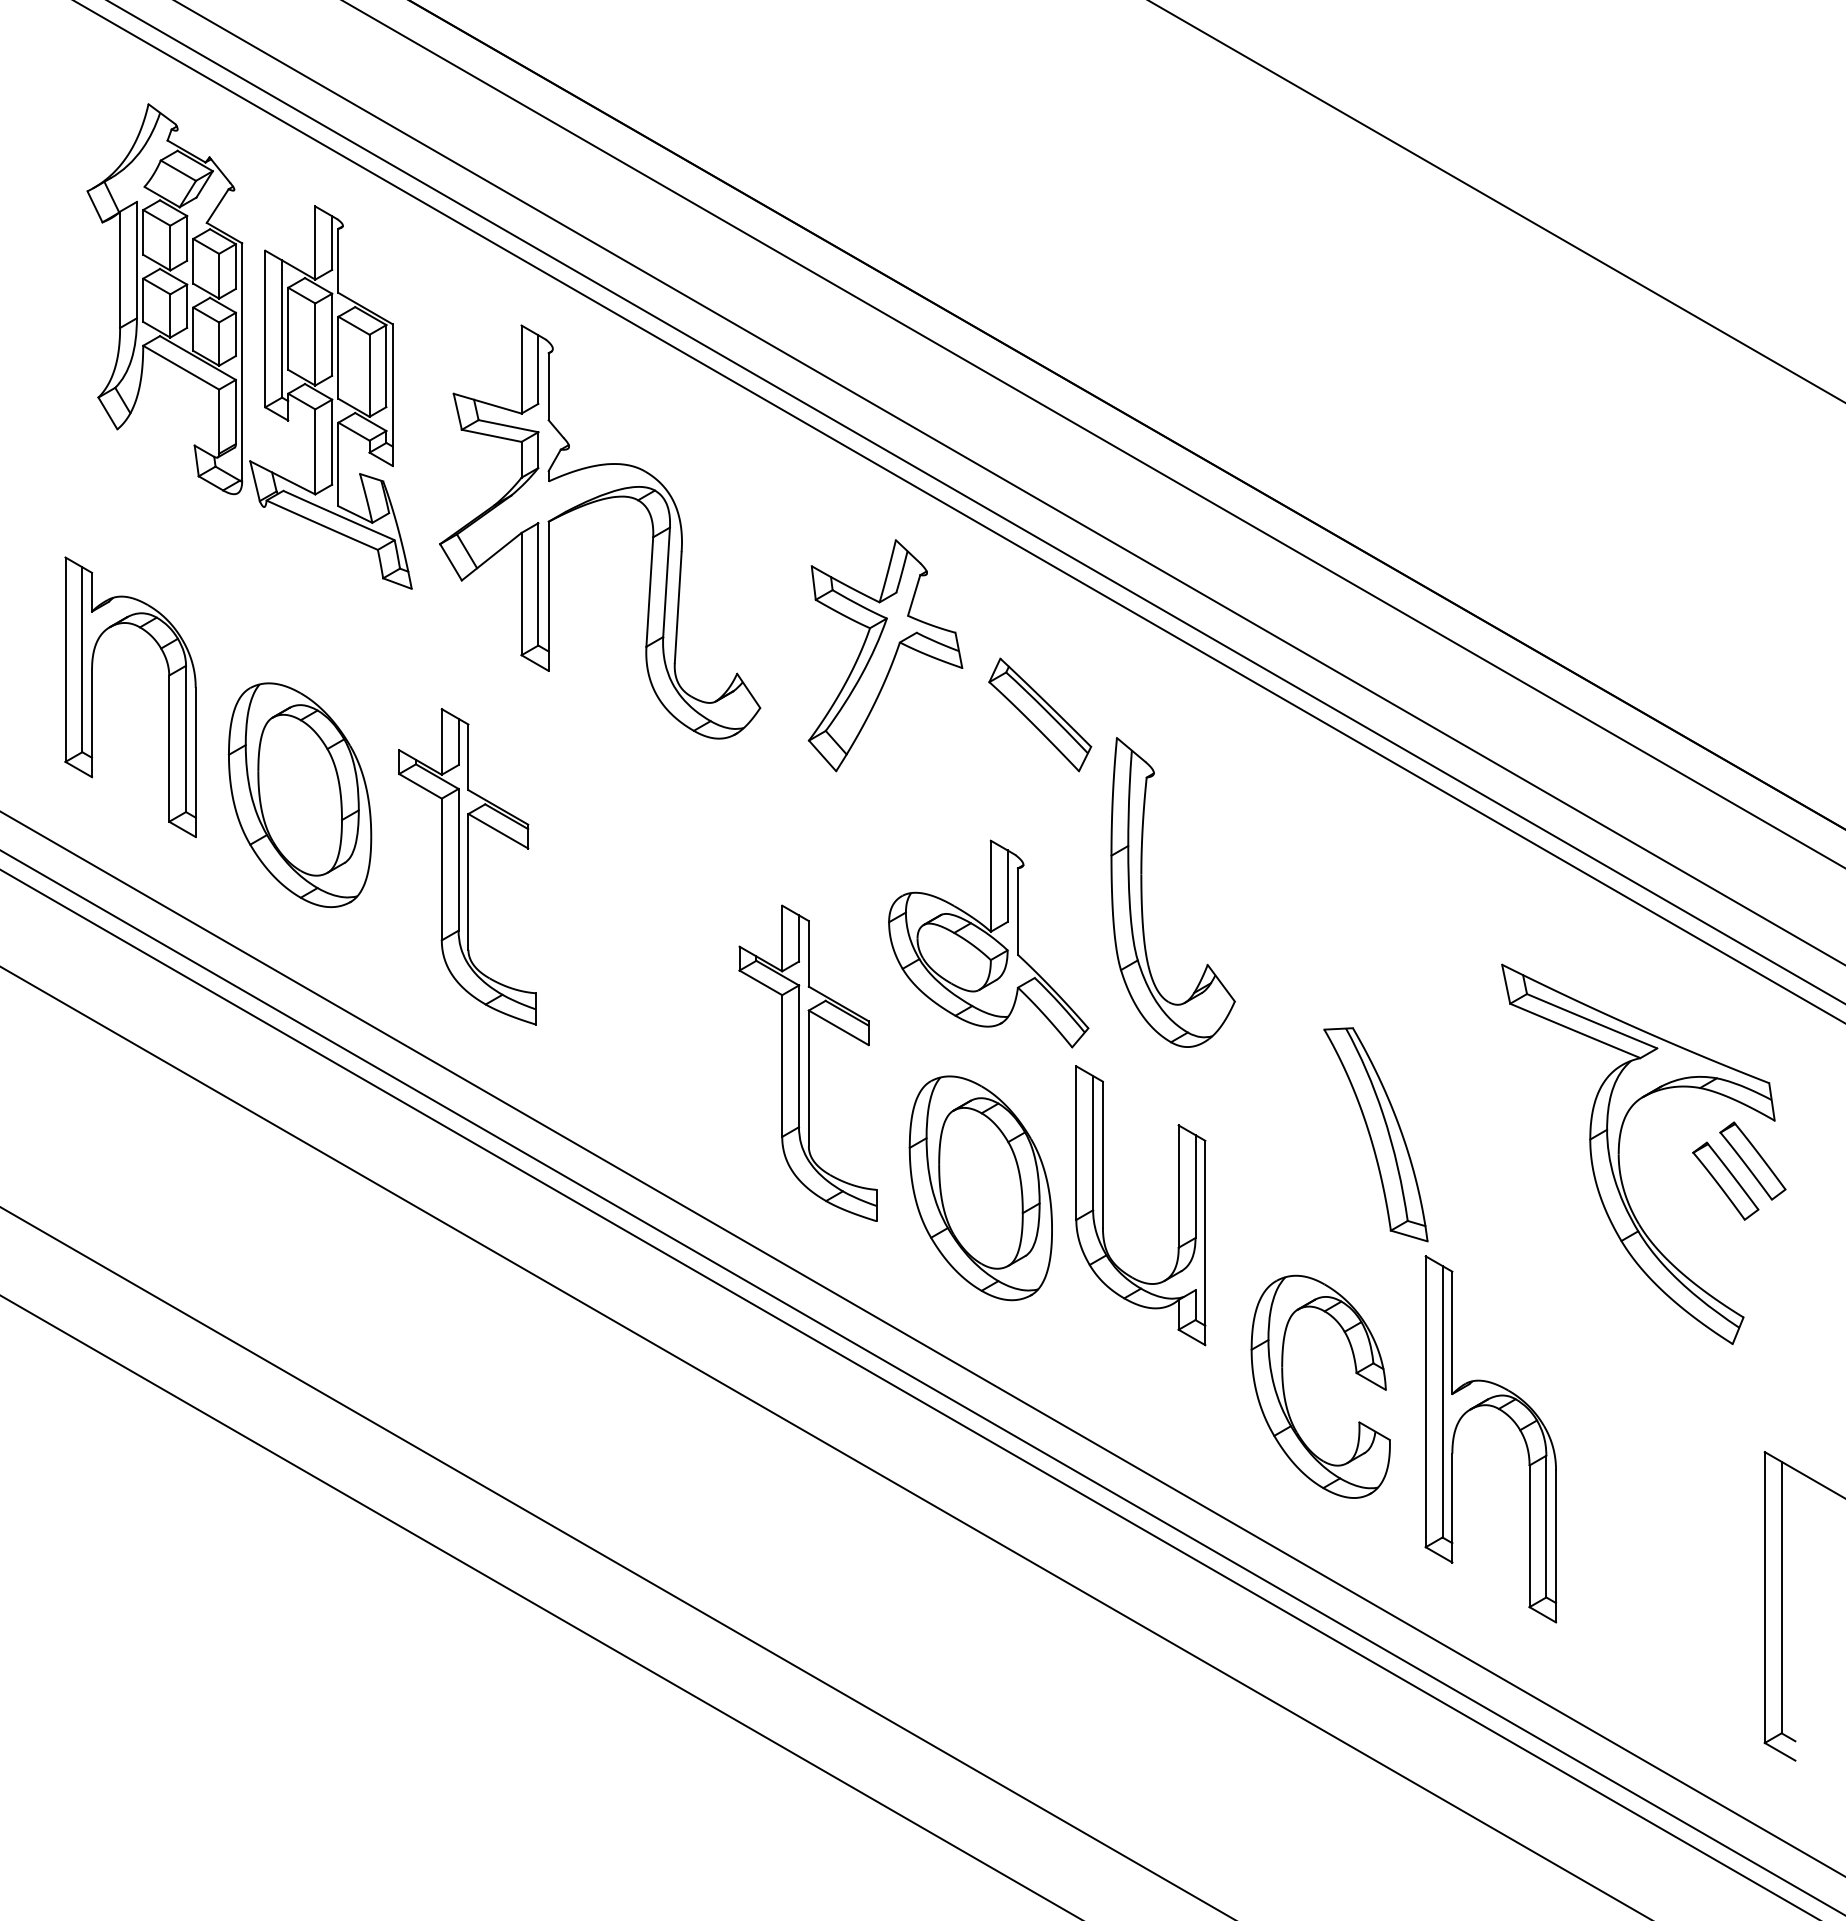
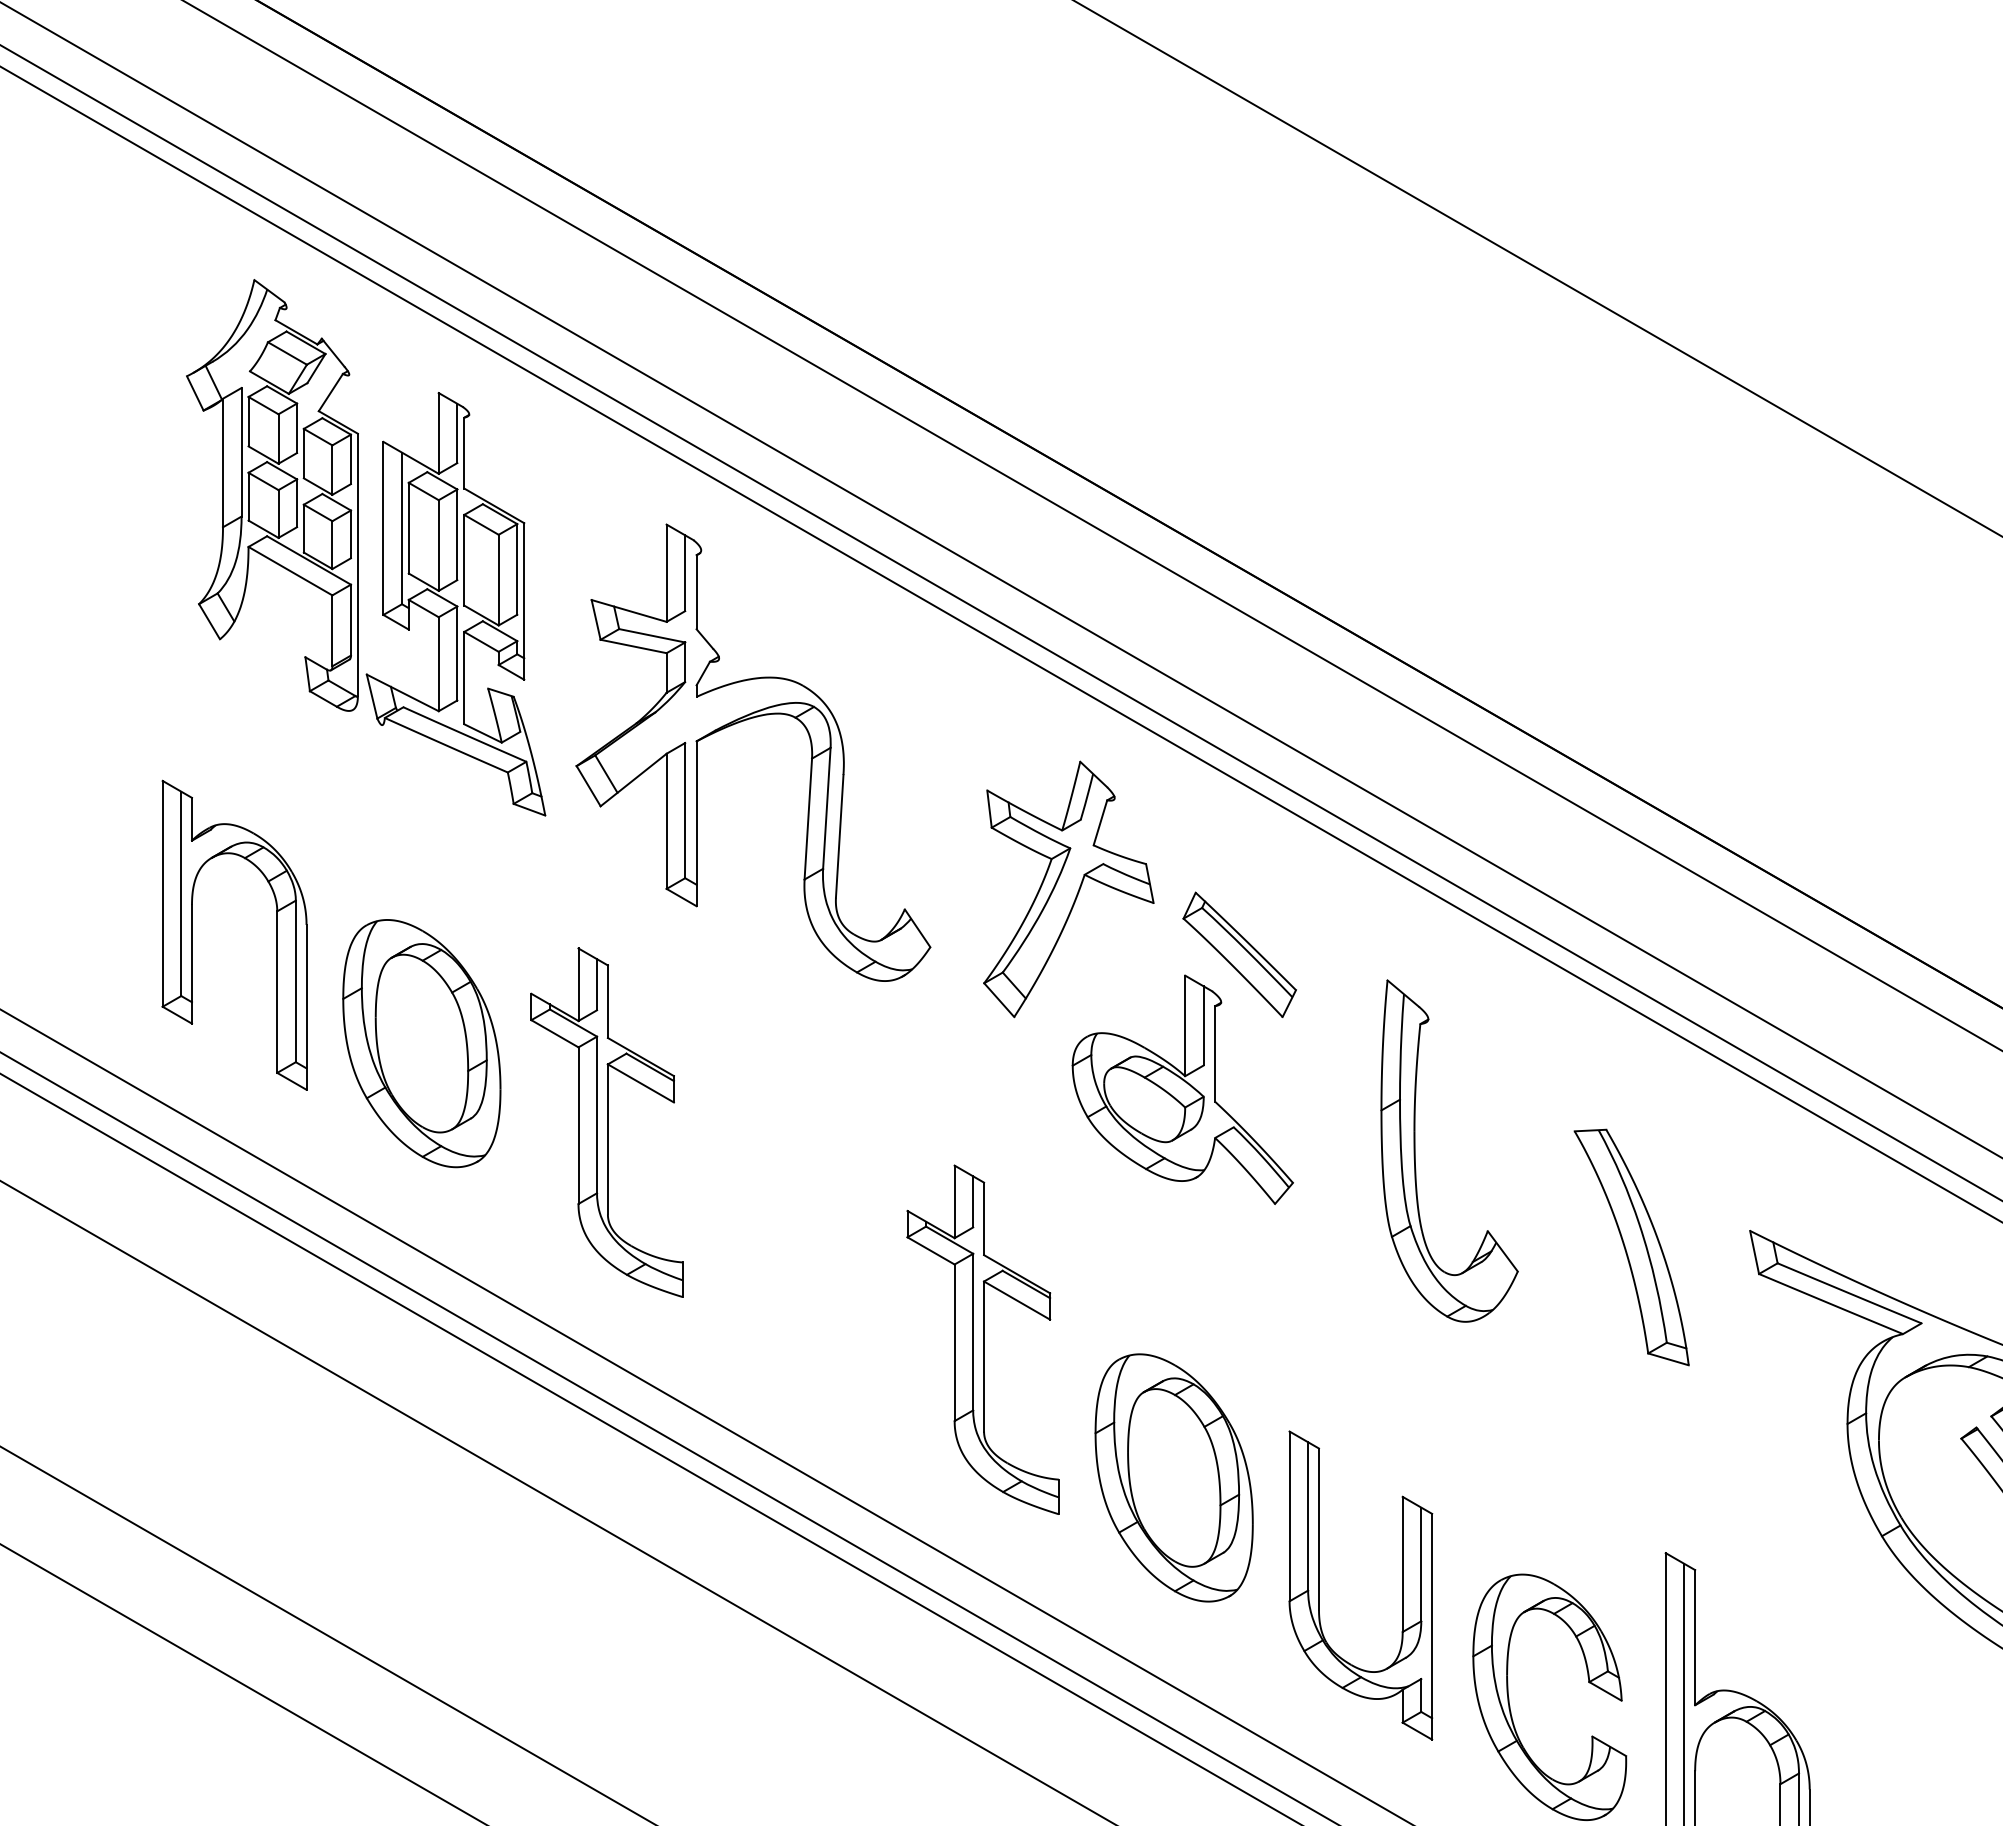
part: (1142, 892) -> (1415, 1151), moved
part: (988, 943) -> (1182, 1089), moved
part: (1375, 1134) -> (1631, 1247), moved
part: (1103, 1205) -> (1319, 1585), moved

